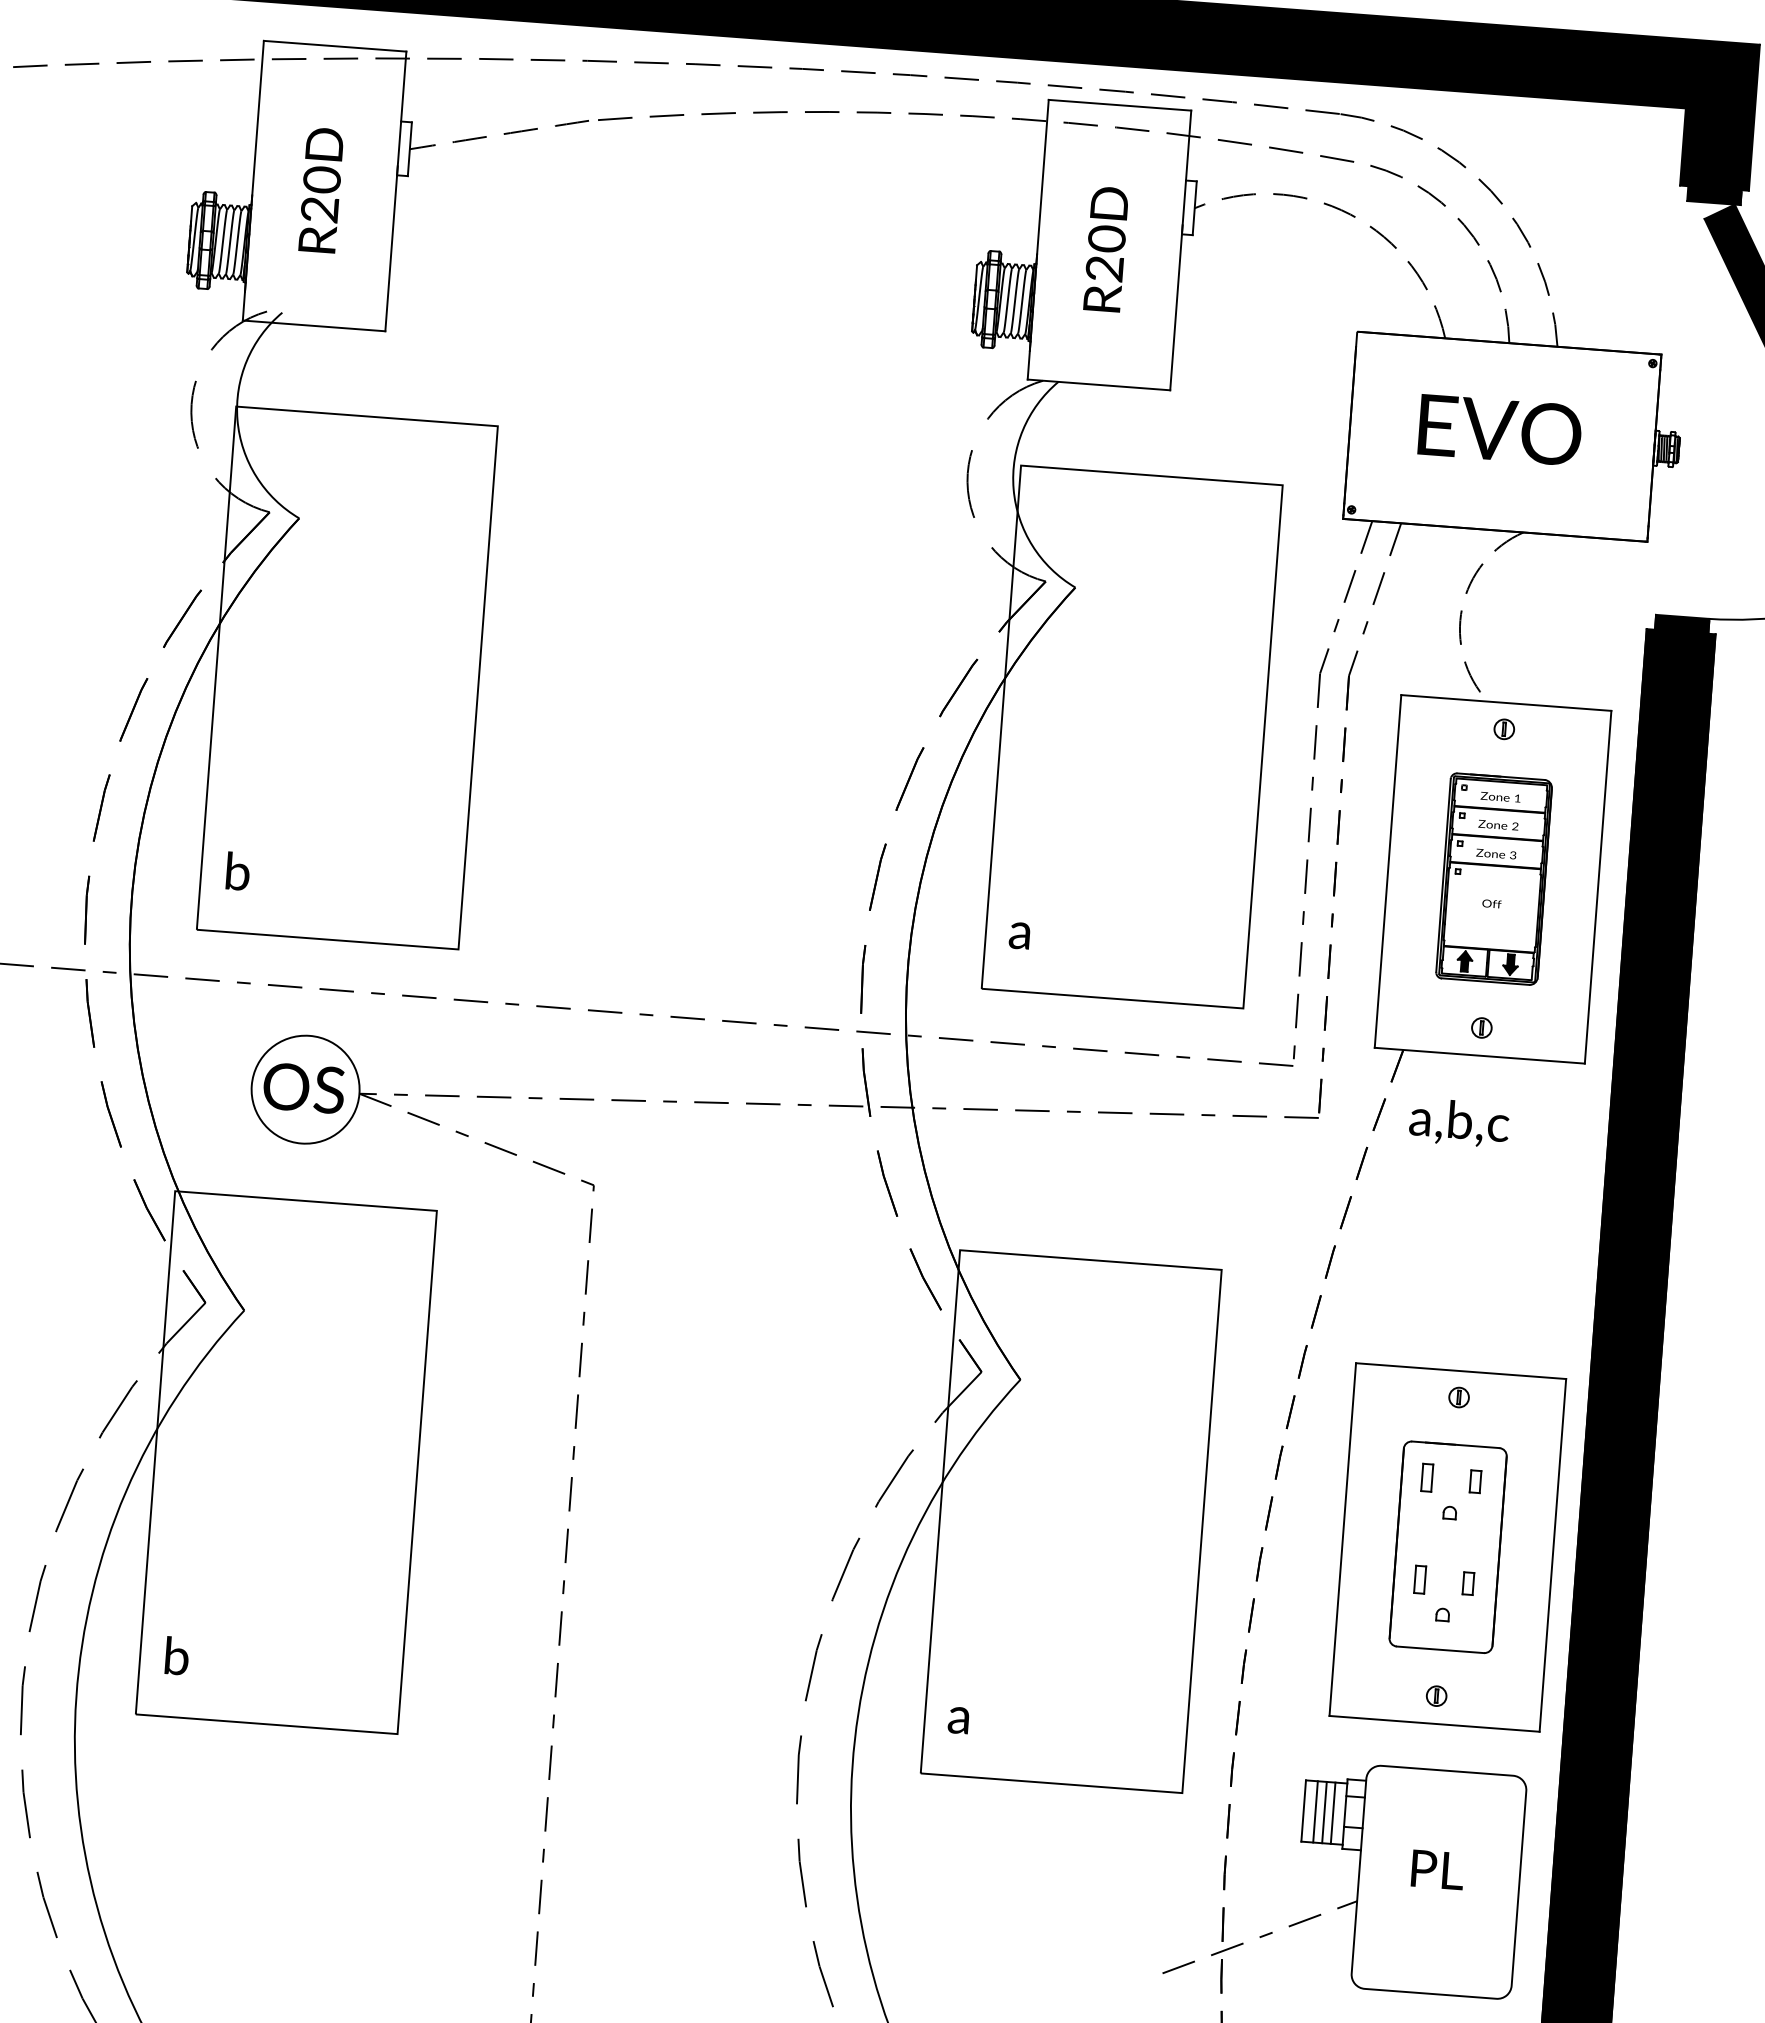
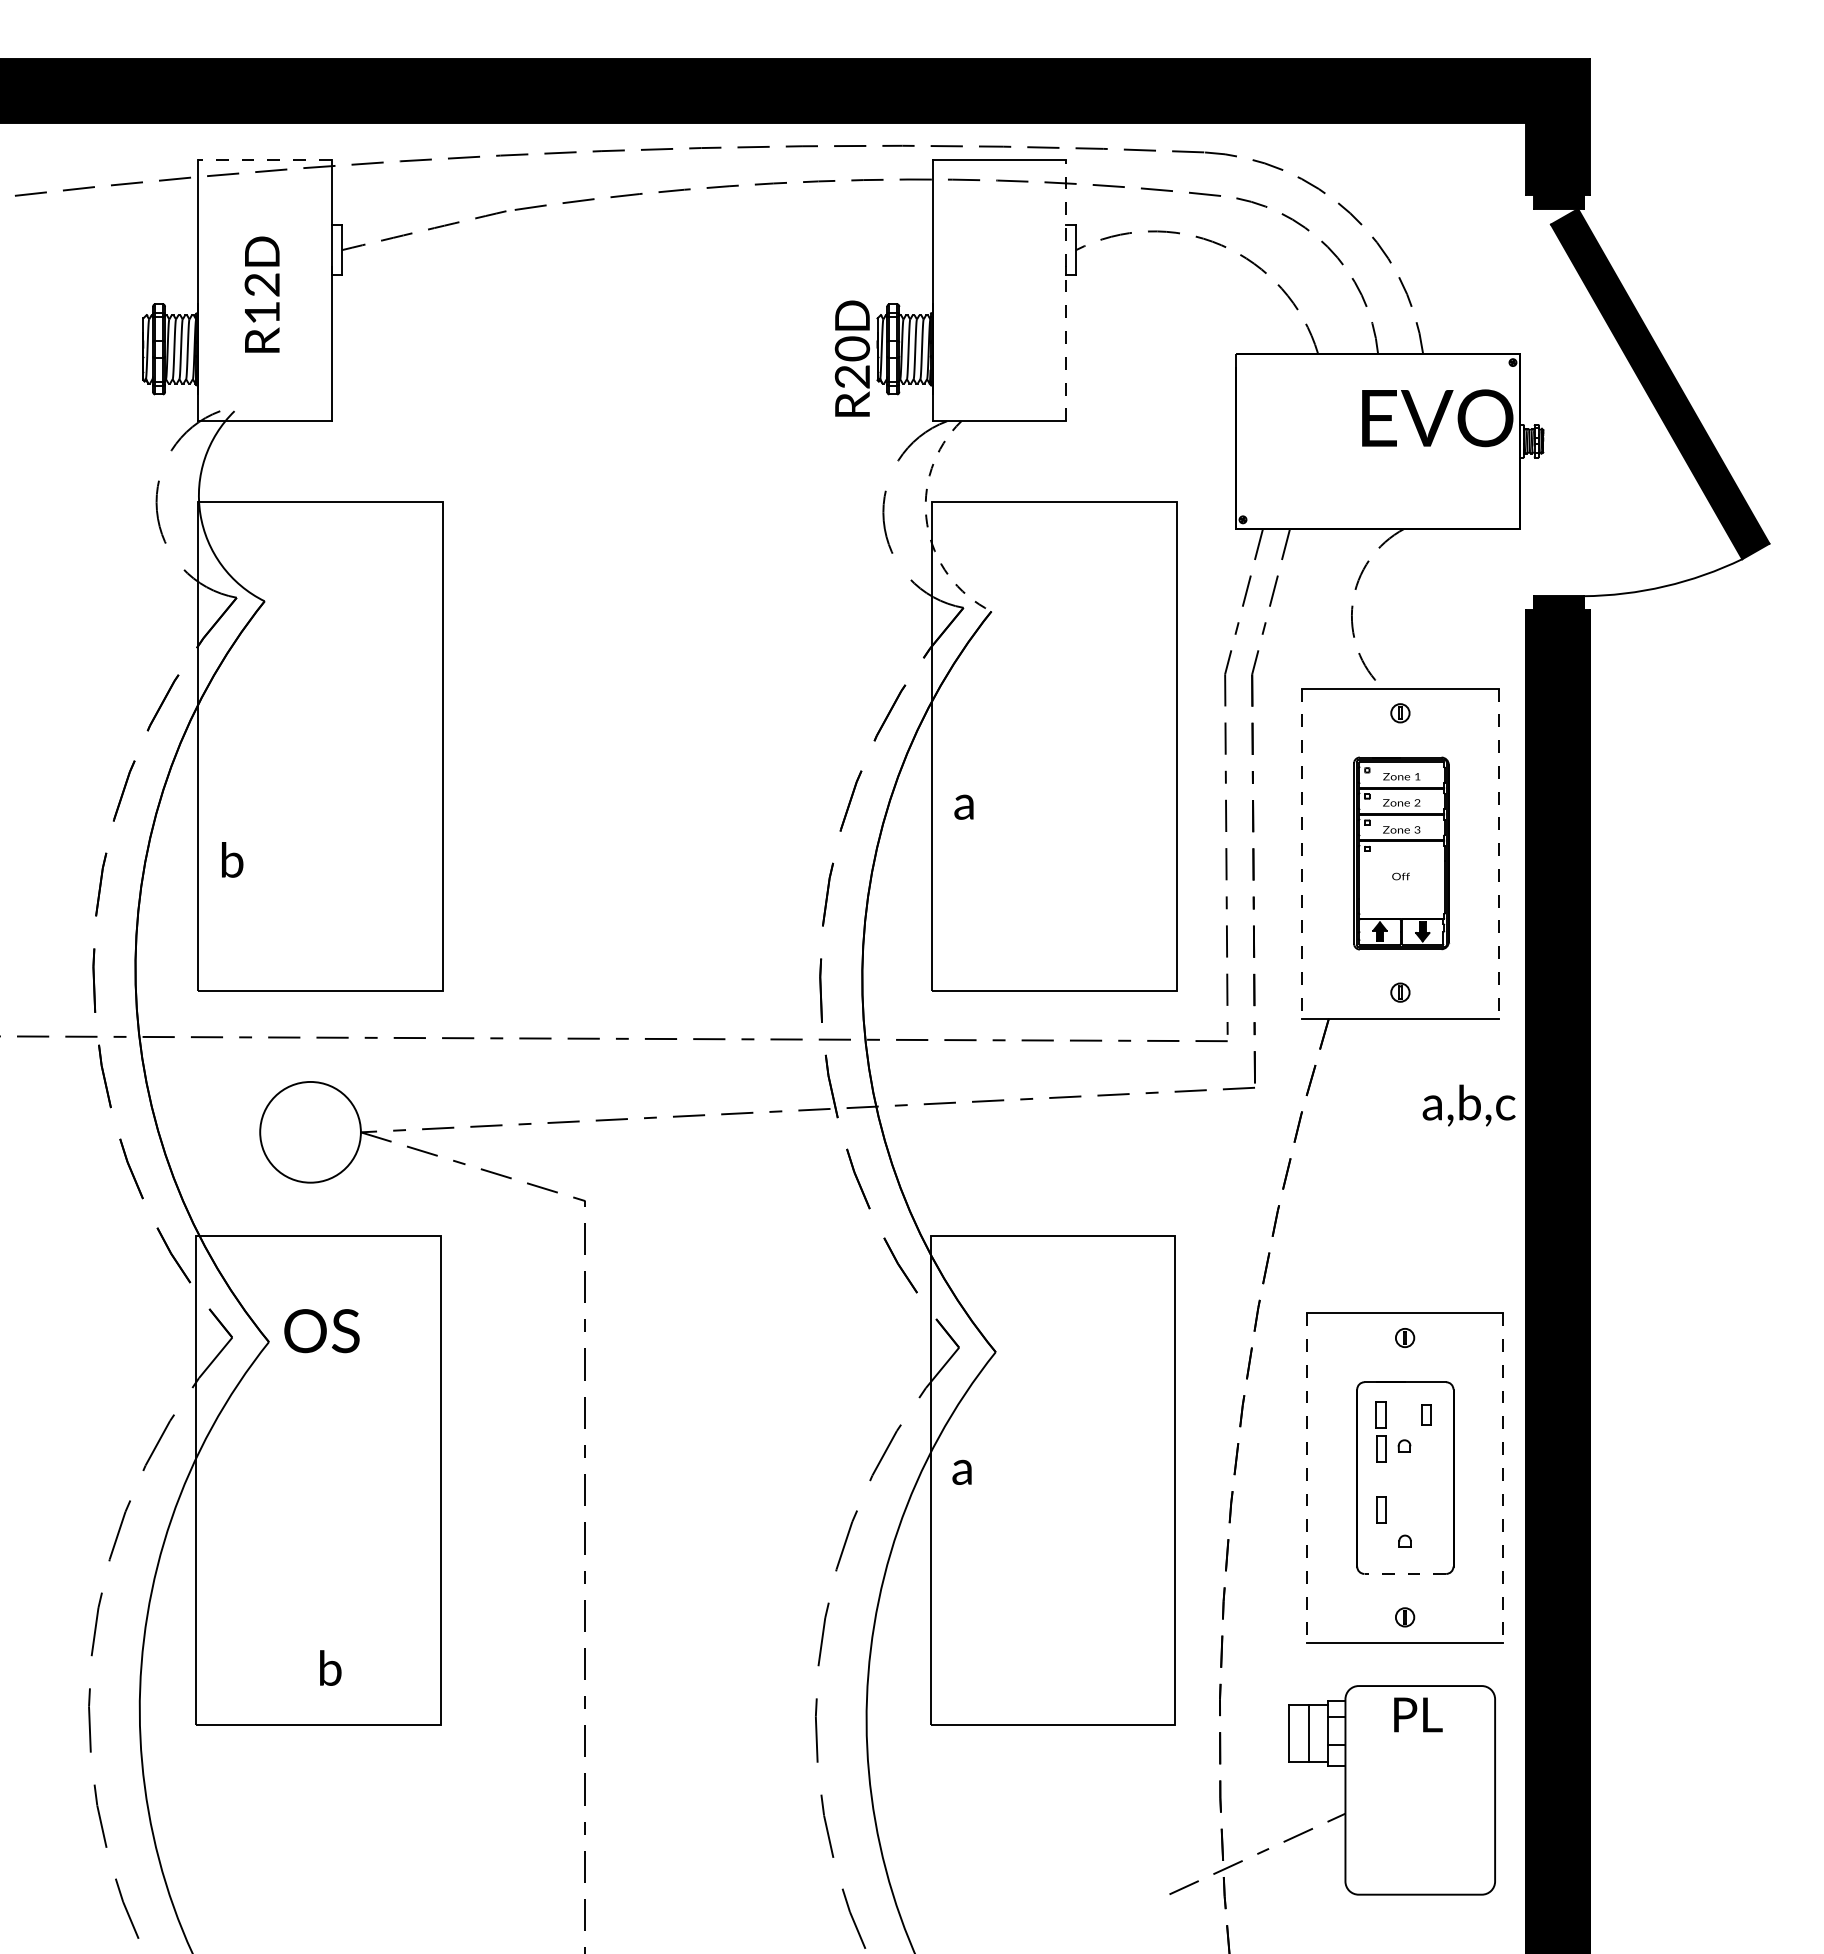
line: (335, 46) -> (265, 159), solid -> dashed
text: (320, 194) -> (261, 298), R20D -> R12D
text: (1106, 249) -> (852, 358), moved
line: (1180, 250) -> (1065, 290), solid -> dashed
text: (1500, 430) -> (1437, 418), moved
arc: (1013, 489) -> (927, 524), solid -> dashed
text: (238, 870) -> (232, 859), moved
line: (1388, 871) -> (1302, 853), solid -> dashed
line: (1597, 887) -> (1498, 853), solid -> dashed
text: (1019, 934) -> (963, 806), moved
text: (303, 1088) -> (321, 1331), moved
text: (1458, 1122) -> (1468, 1105), moved
part: (1425, 1513) -> (1381, 1448), added
line: (1342, 1539) -> (1306, 1478), solid -> dashed
line: (1553, 1555) -> (1503, 1478), solid -> dashed
part: (1468, 1583) -> (1426, 1510), removed
line: (1440, 1649) -> (1405, 1573), solid -> dashed
text: (177, 1655) -> (330, 1667), moved
text: (958, 1719) -> (961, 1471), moved
line: (1315, 1811) -> (1300, 1733), removed
line: (1332, 1813) -> (1316, 1733), removed
text: (1438, 1869) -> (1418, 1714), moved

